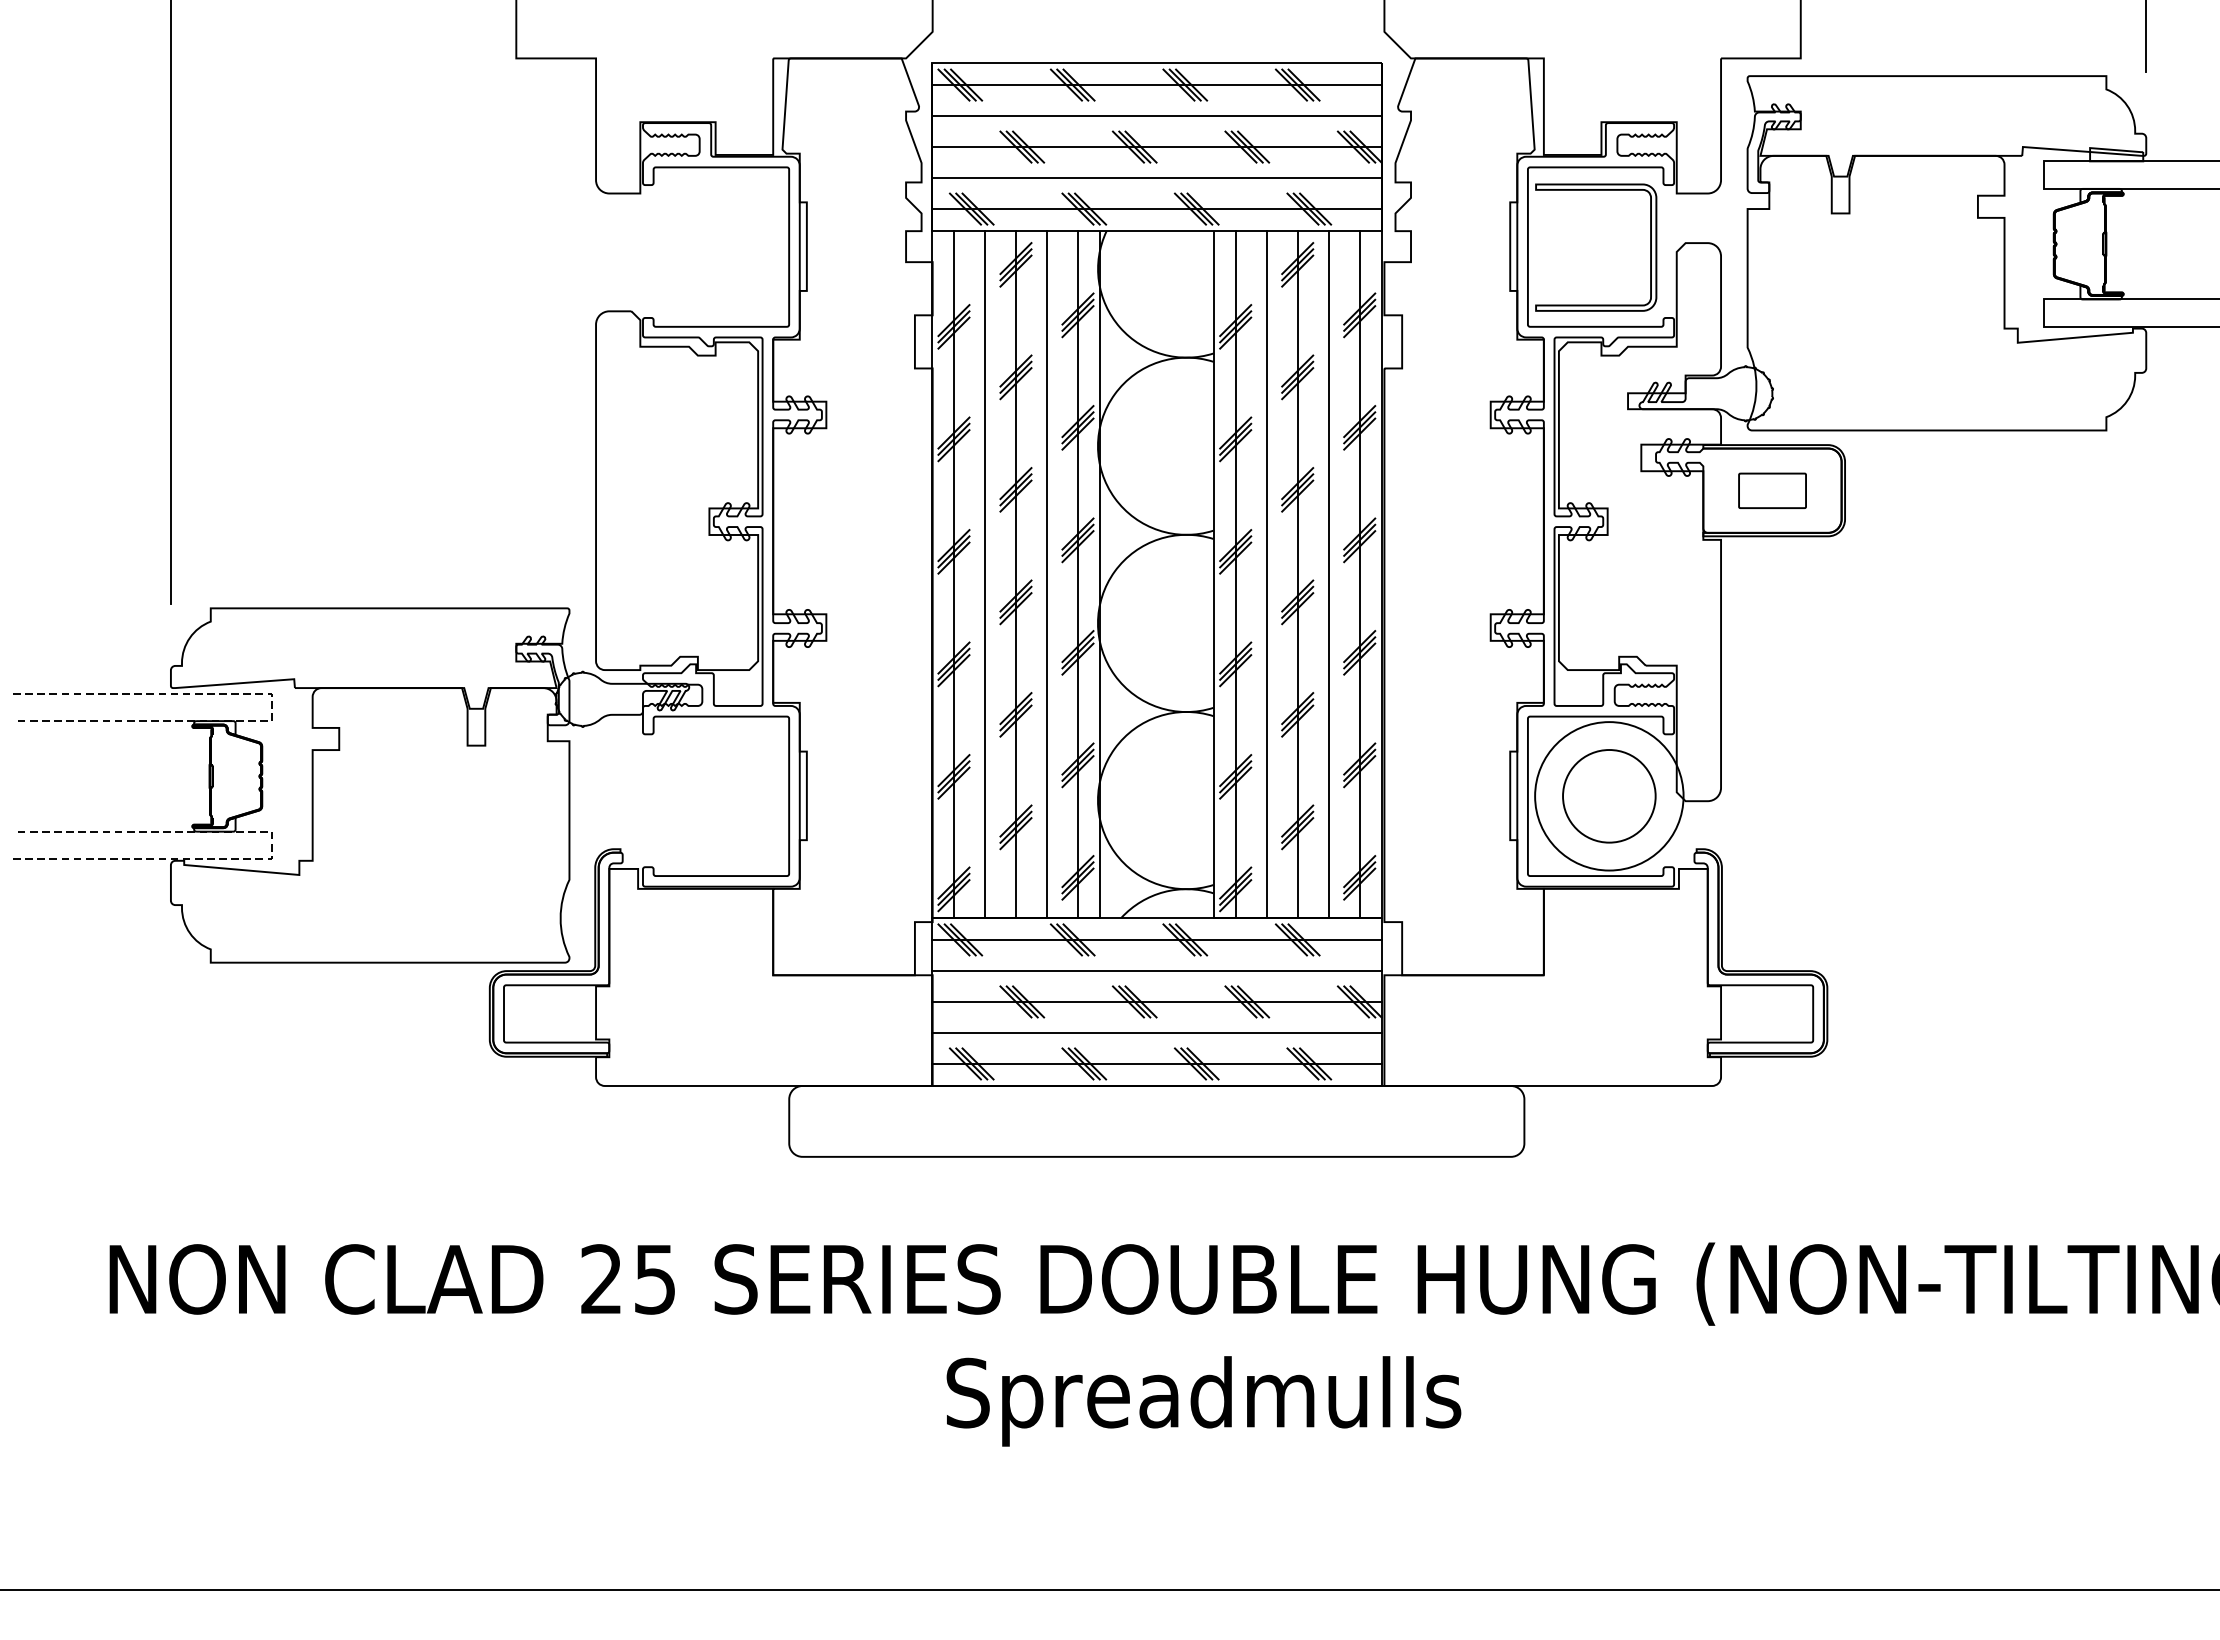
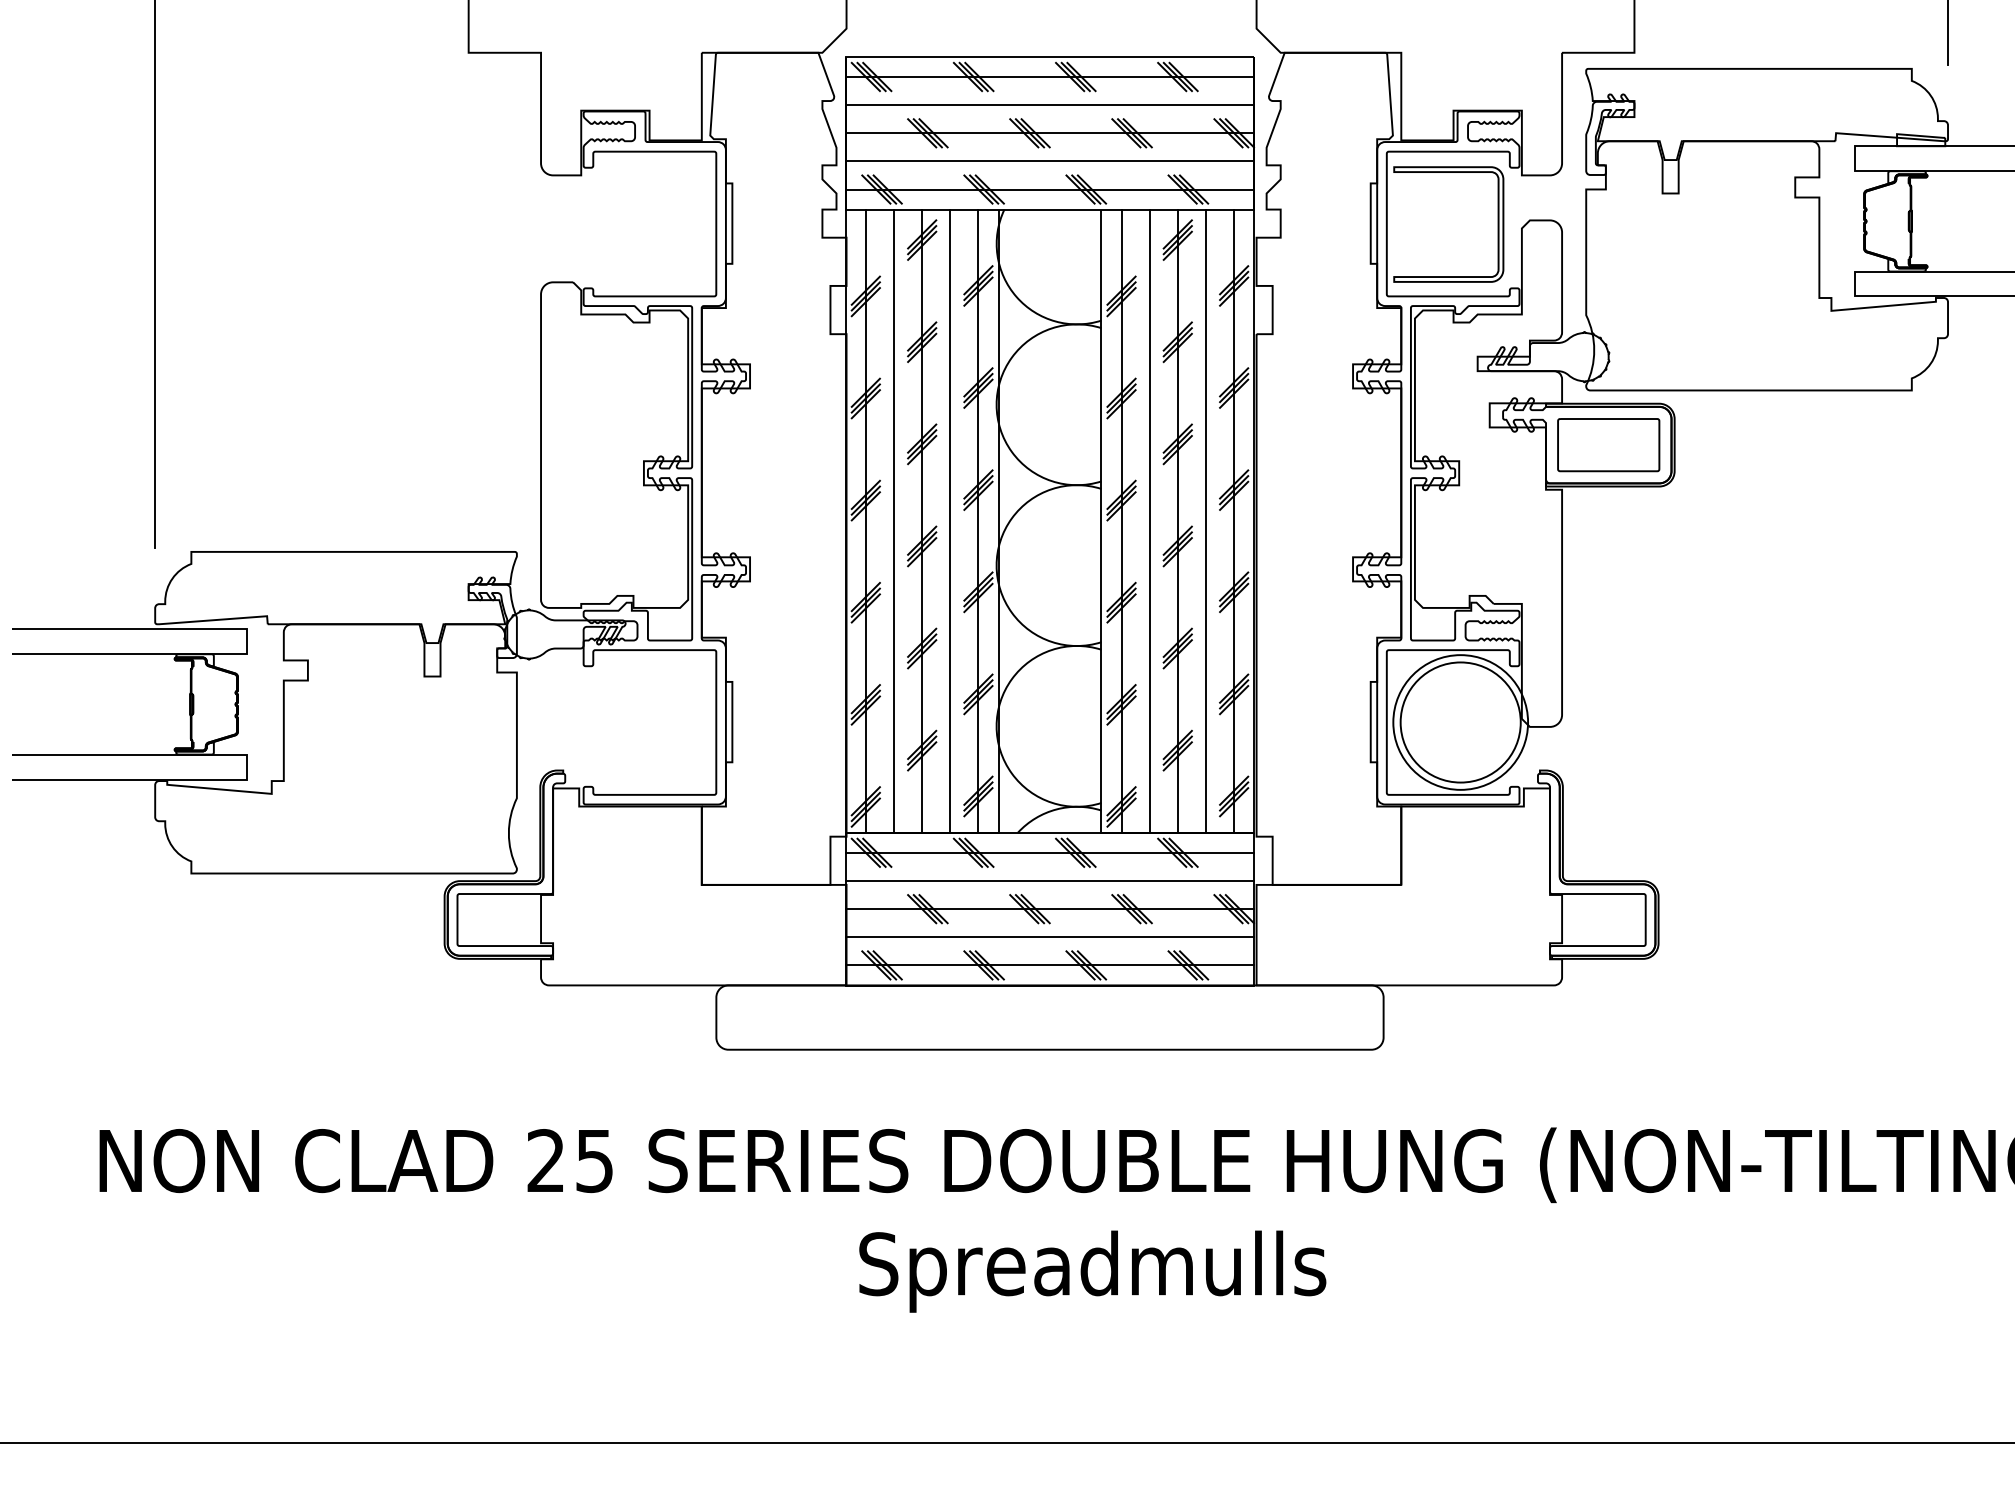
part: (1772, 491) -> (1608, 445), size x1.67
line: (272, 708) -> (247, 642), dashed -> solid
circle: (1609, 796) -> (1460, 722), size x1.43
line: (272, 844) -> (247, 766), dashed -> solid

